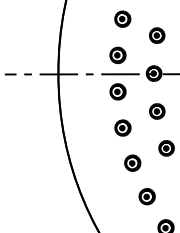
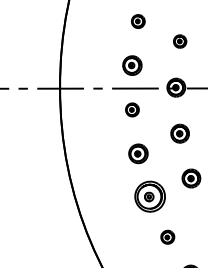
part: (122, 18) -> (137, 20), size x0.7
part: (157, 35) -> (180, 41), size x0.7
part: (117, 91) -> (131, 109), size x0.7
part: (132, 162) -> (150, 195), size x1.6
part: (146, 196) -> (167, 236), size x0.7

